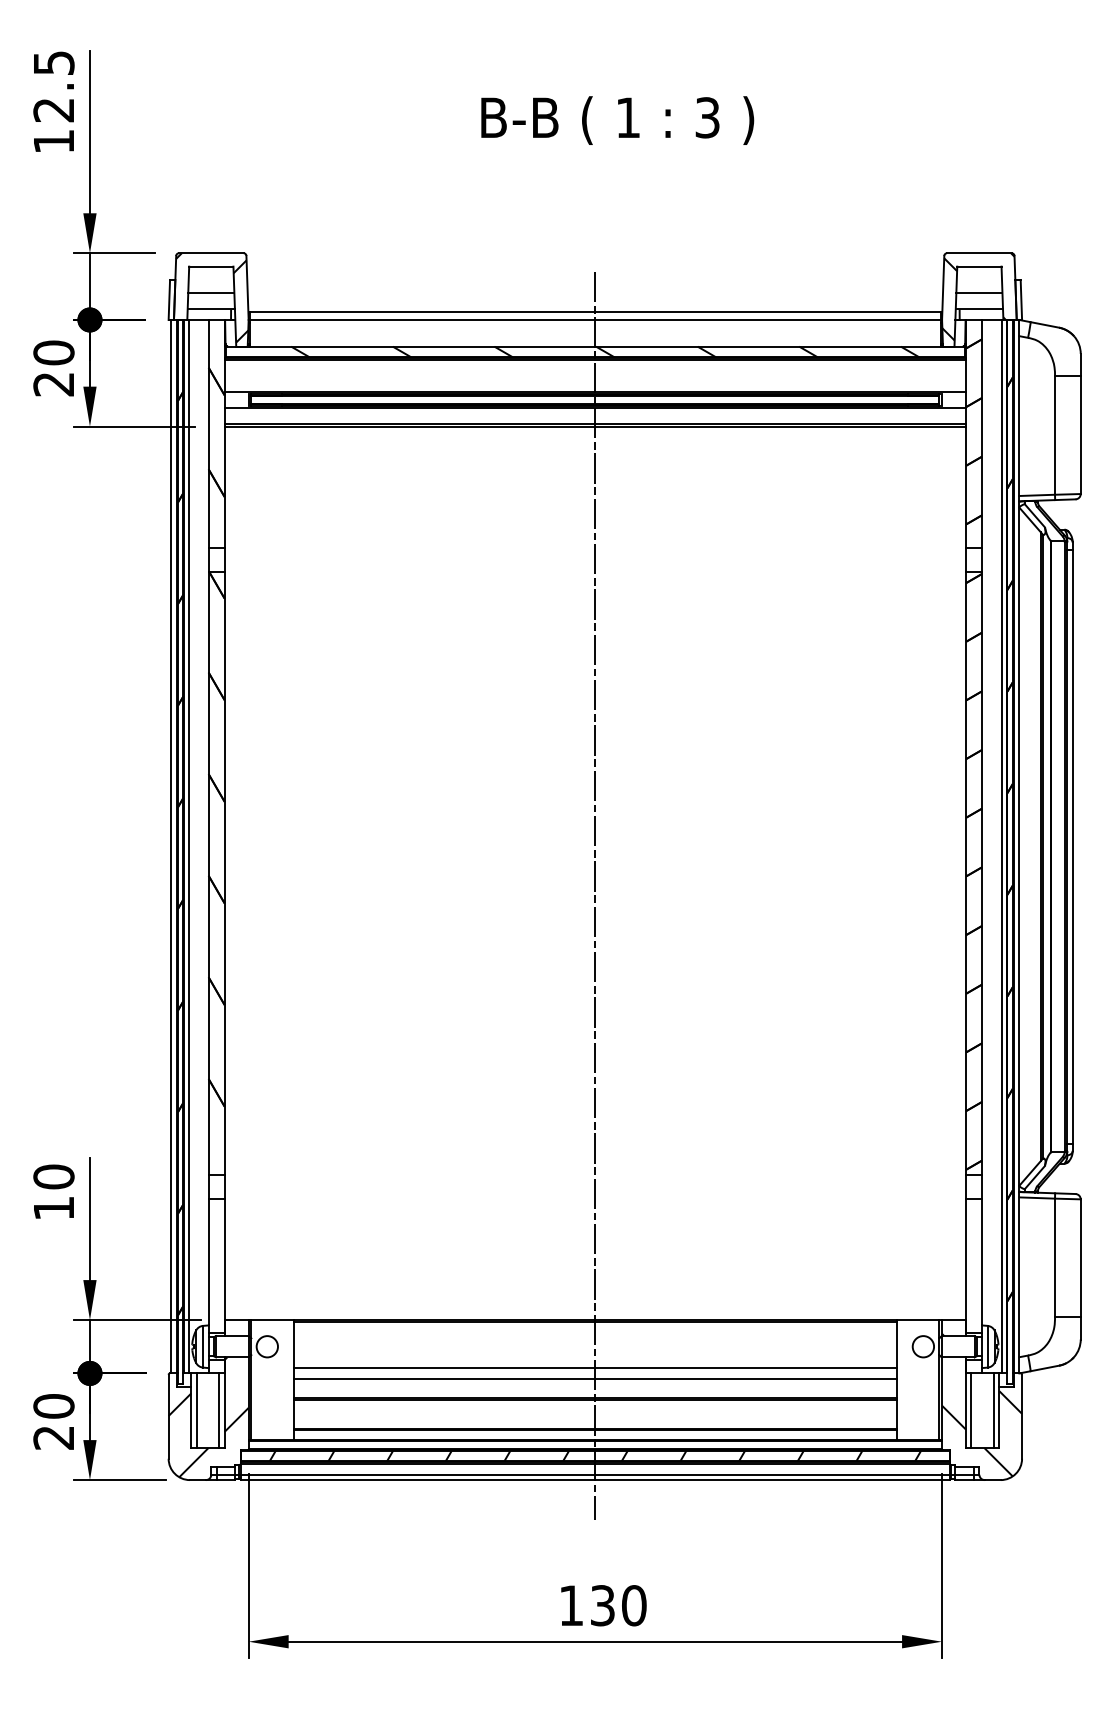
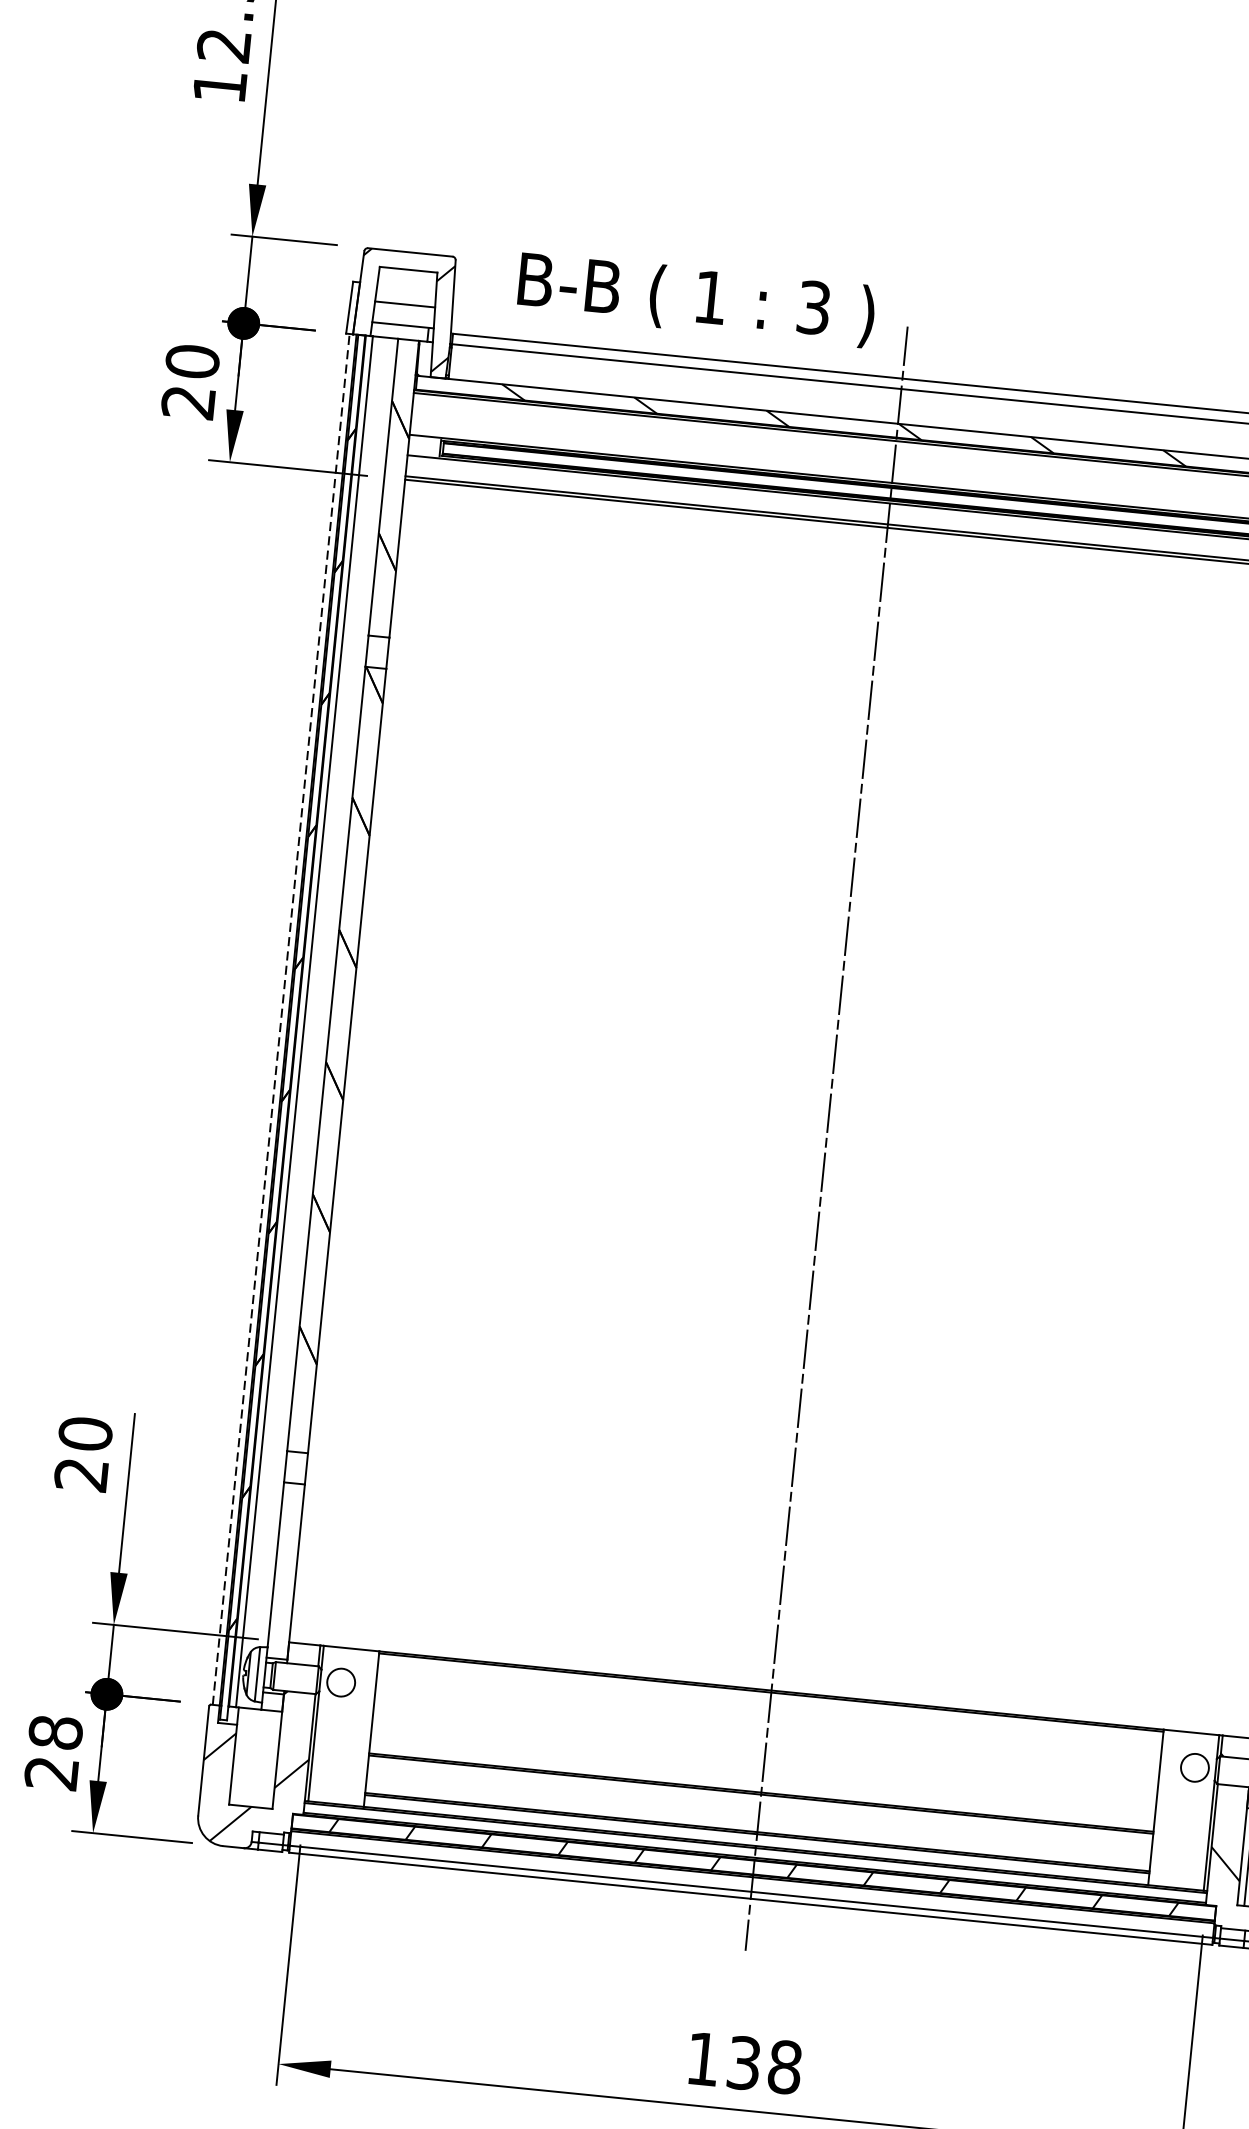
text: (617, 120) -> (696, 299), moved
line: (171, 846) -> (281, 1019), solid -> dashed
text: (53, 1208) -> (80, 1474), 10 -> 20
line: (595, 1368) -> (765, 1753), removed
line: (595, 1378) -> (764, 1766), removed
text: (53, 1406) -> (55, 1732), 20 -> 28
line: (196, 1410) -> (240, 1756), removed
line: (219, 1410) -> (270, 1759), removed
text: (634, 1605) -> (785, 2067), 130 -> 138

